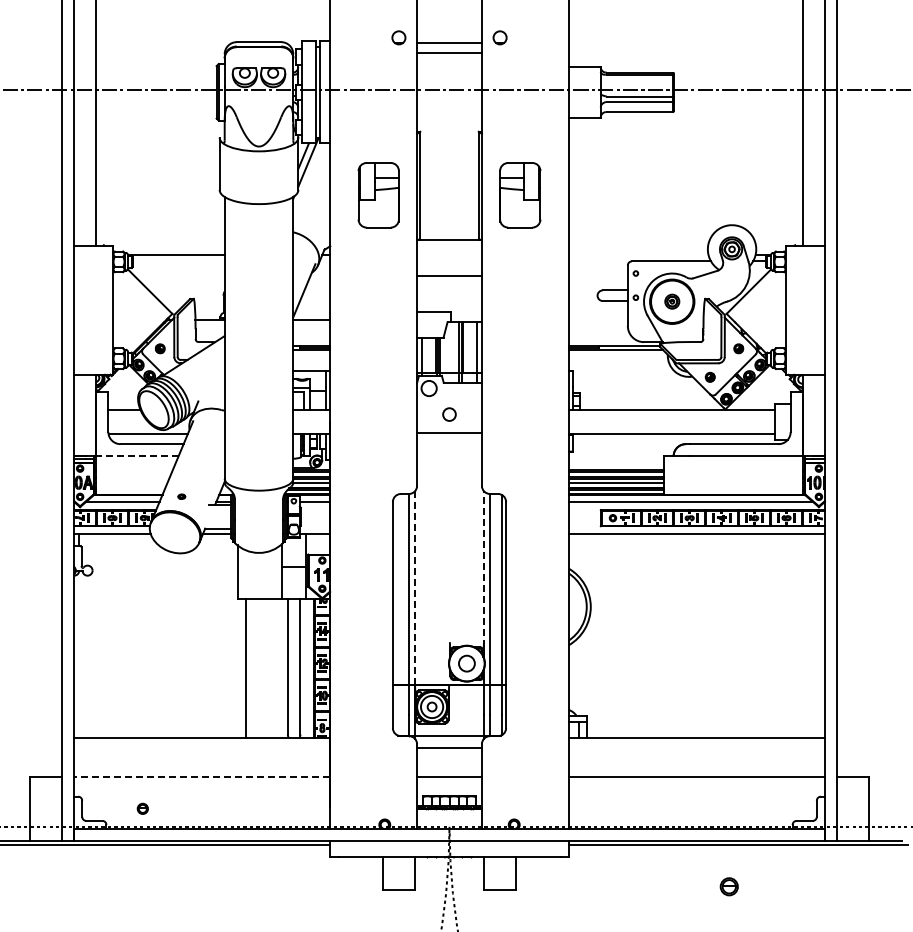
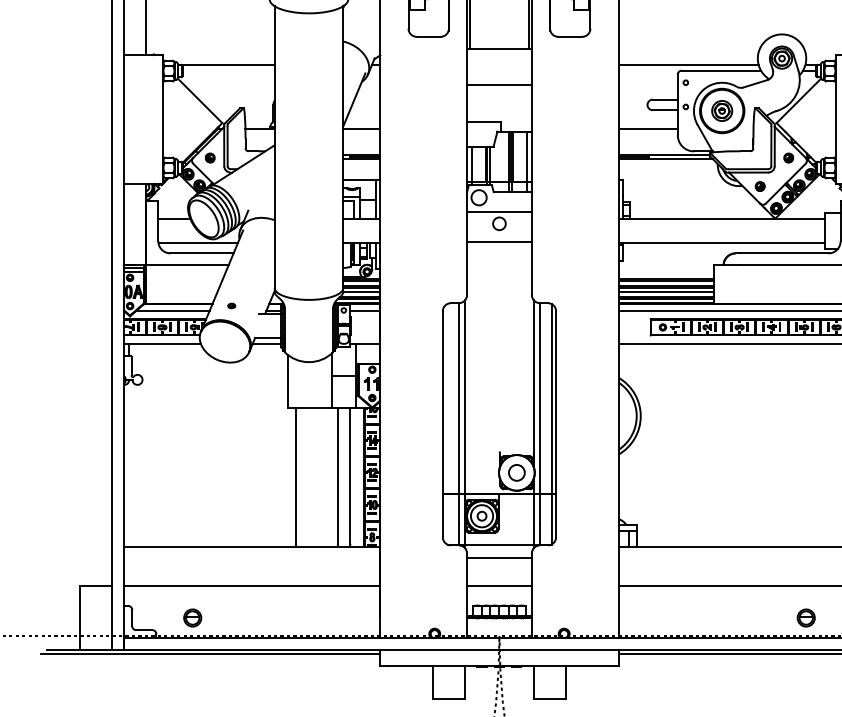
line: (638, 255) -> (688, 64), added
part: (672, 301) -> (722, 110), size x1.43
line: (597, 319) -> (647, 128), added
line: (449, 403) -> (499, 212), added
line: (136, 456) -> (186, 265), dashed -> solid
line: (483, 574) -> (533, 383), dashed -> solid
line: (415, 587) -> (465, 396), dashed -> solid
line: (201, 776) -> (251, 585), dashed -> solid
part: (142, 808) -> (192, 617), size x1.67
part: (728, 886) -> (805, 617), moved

